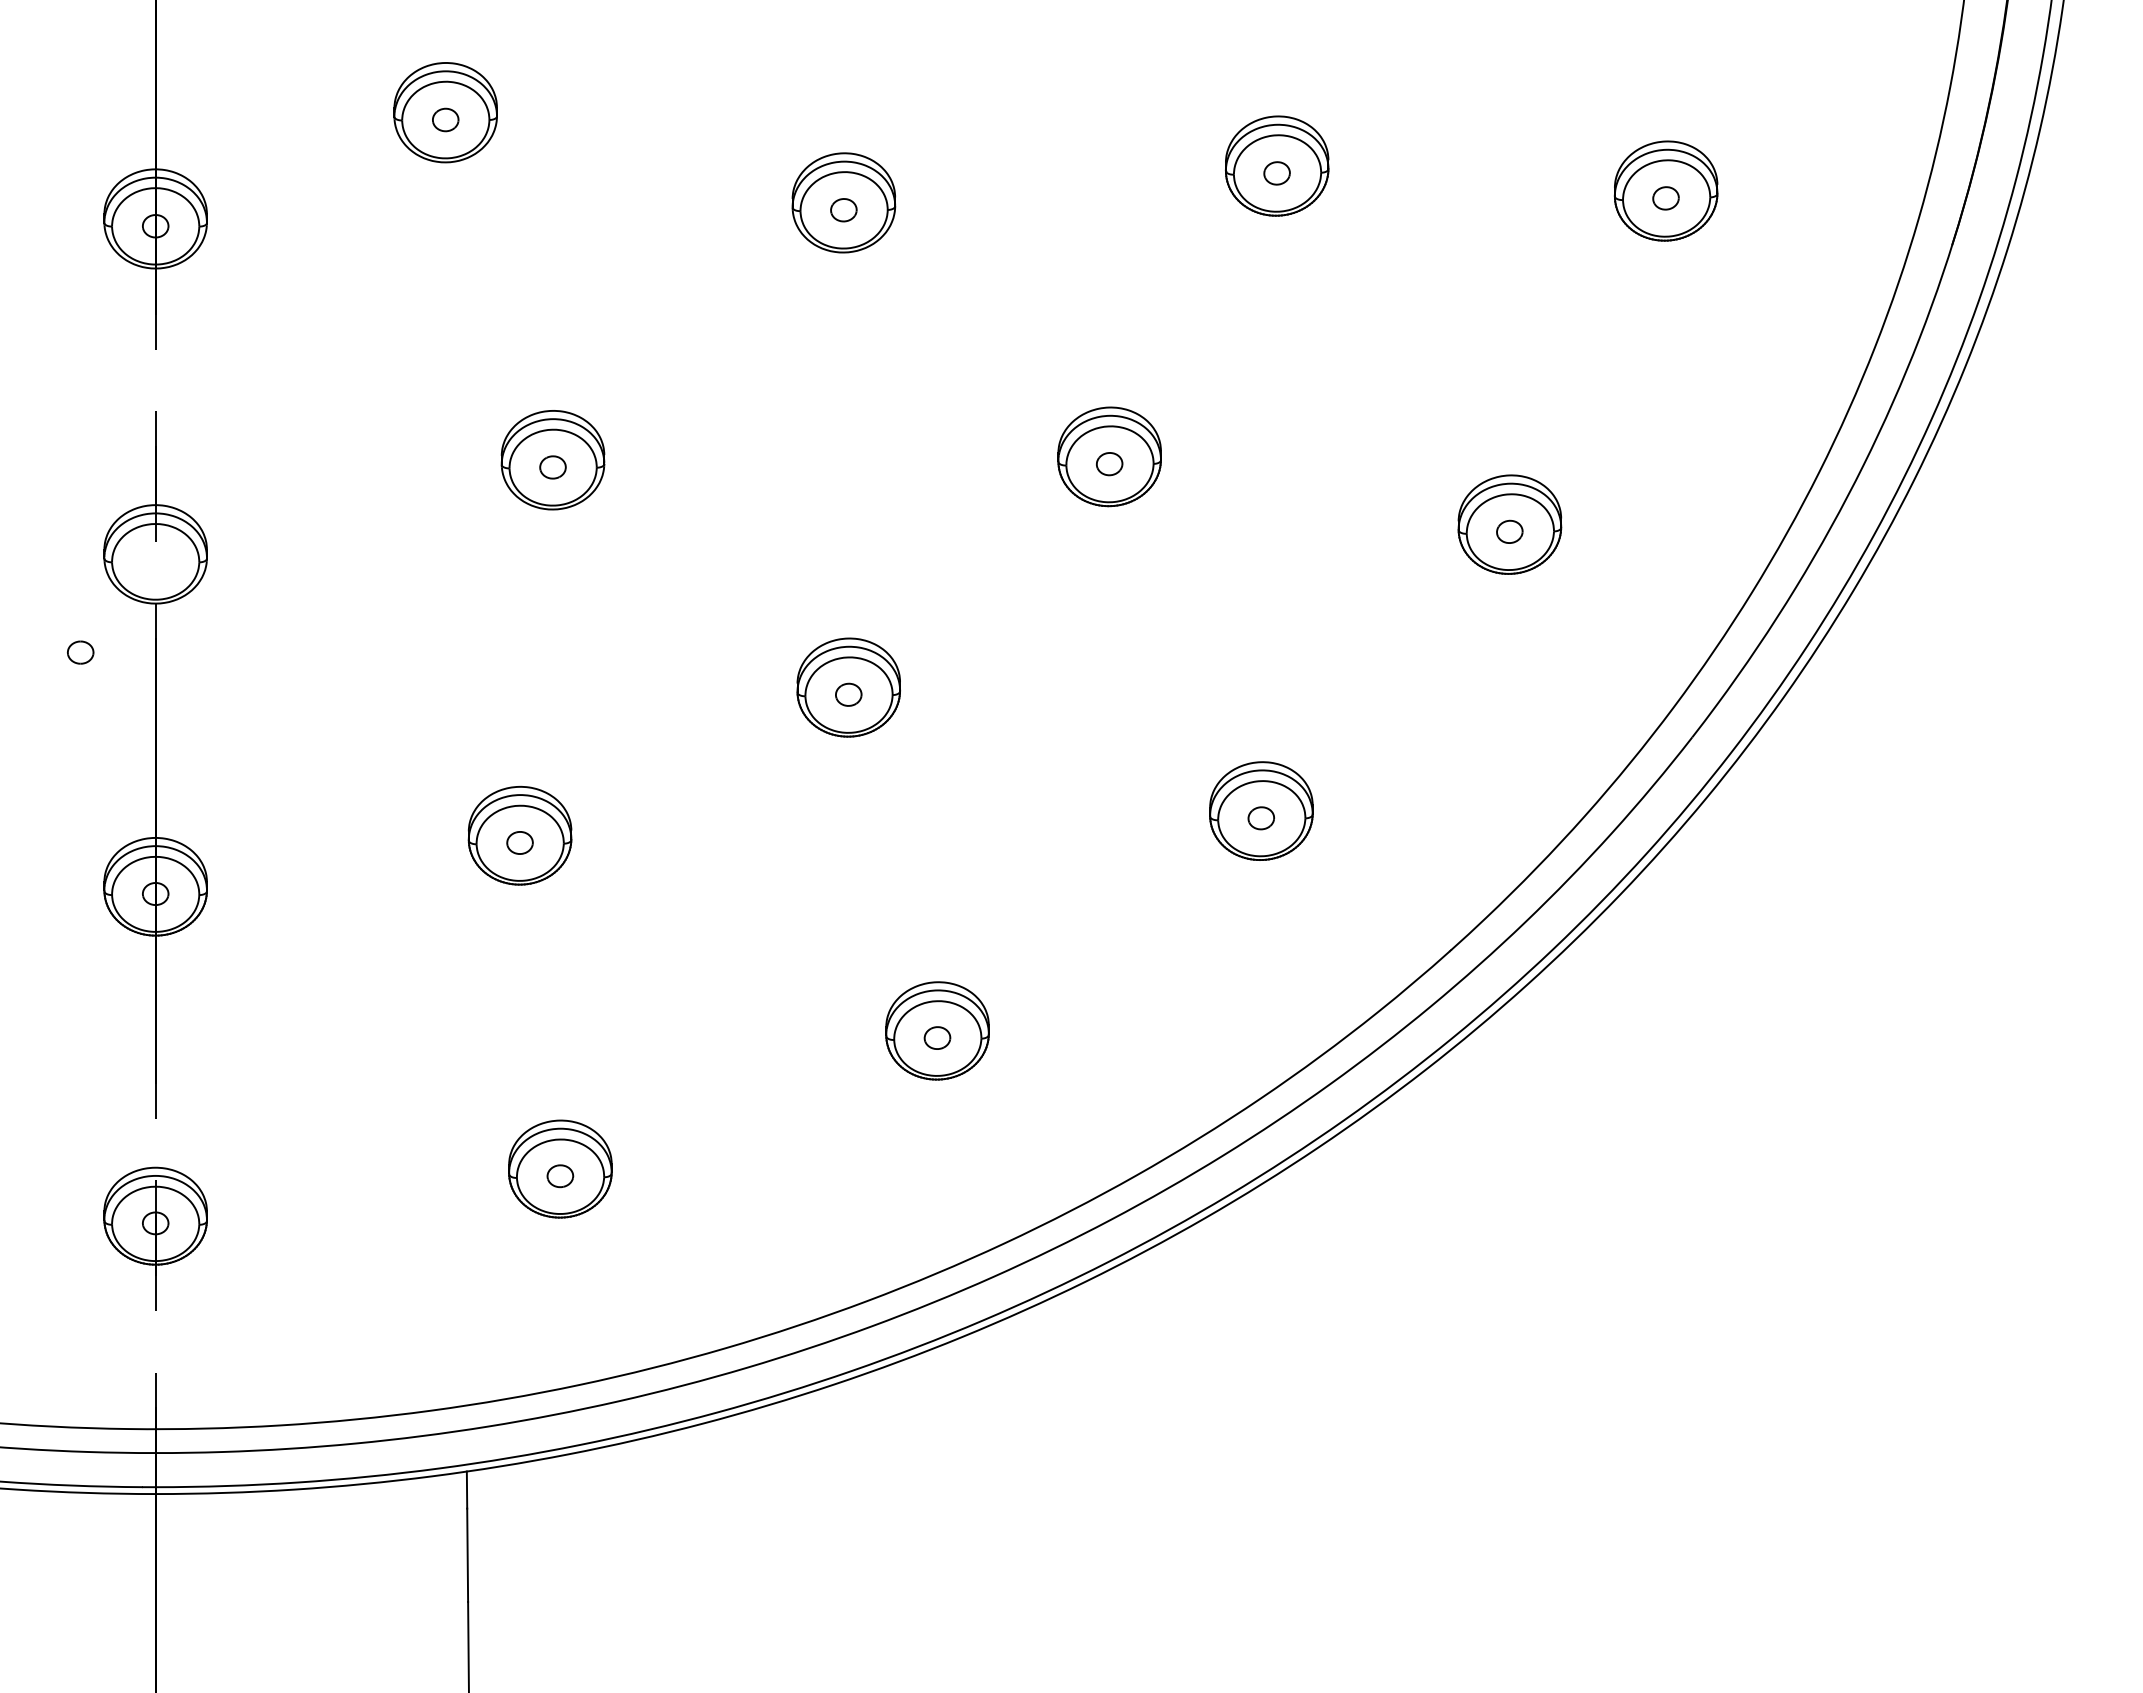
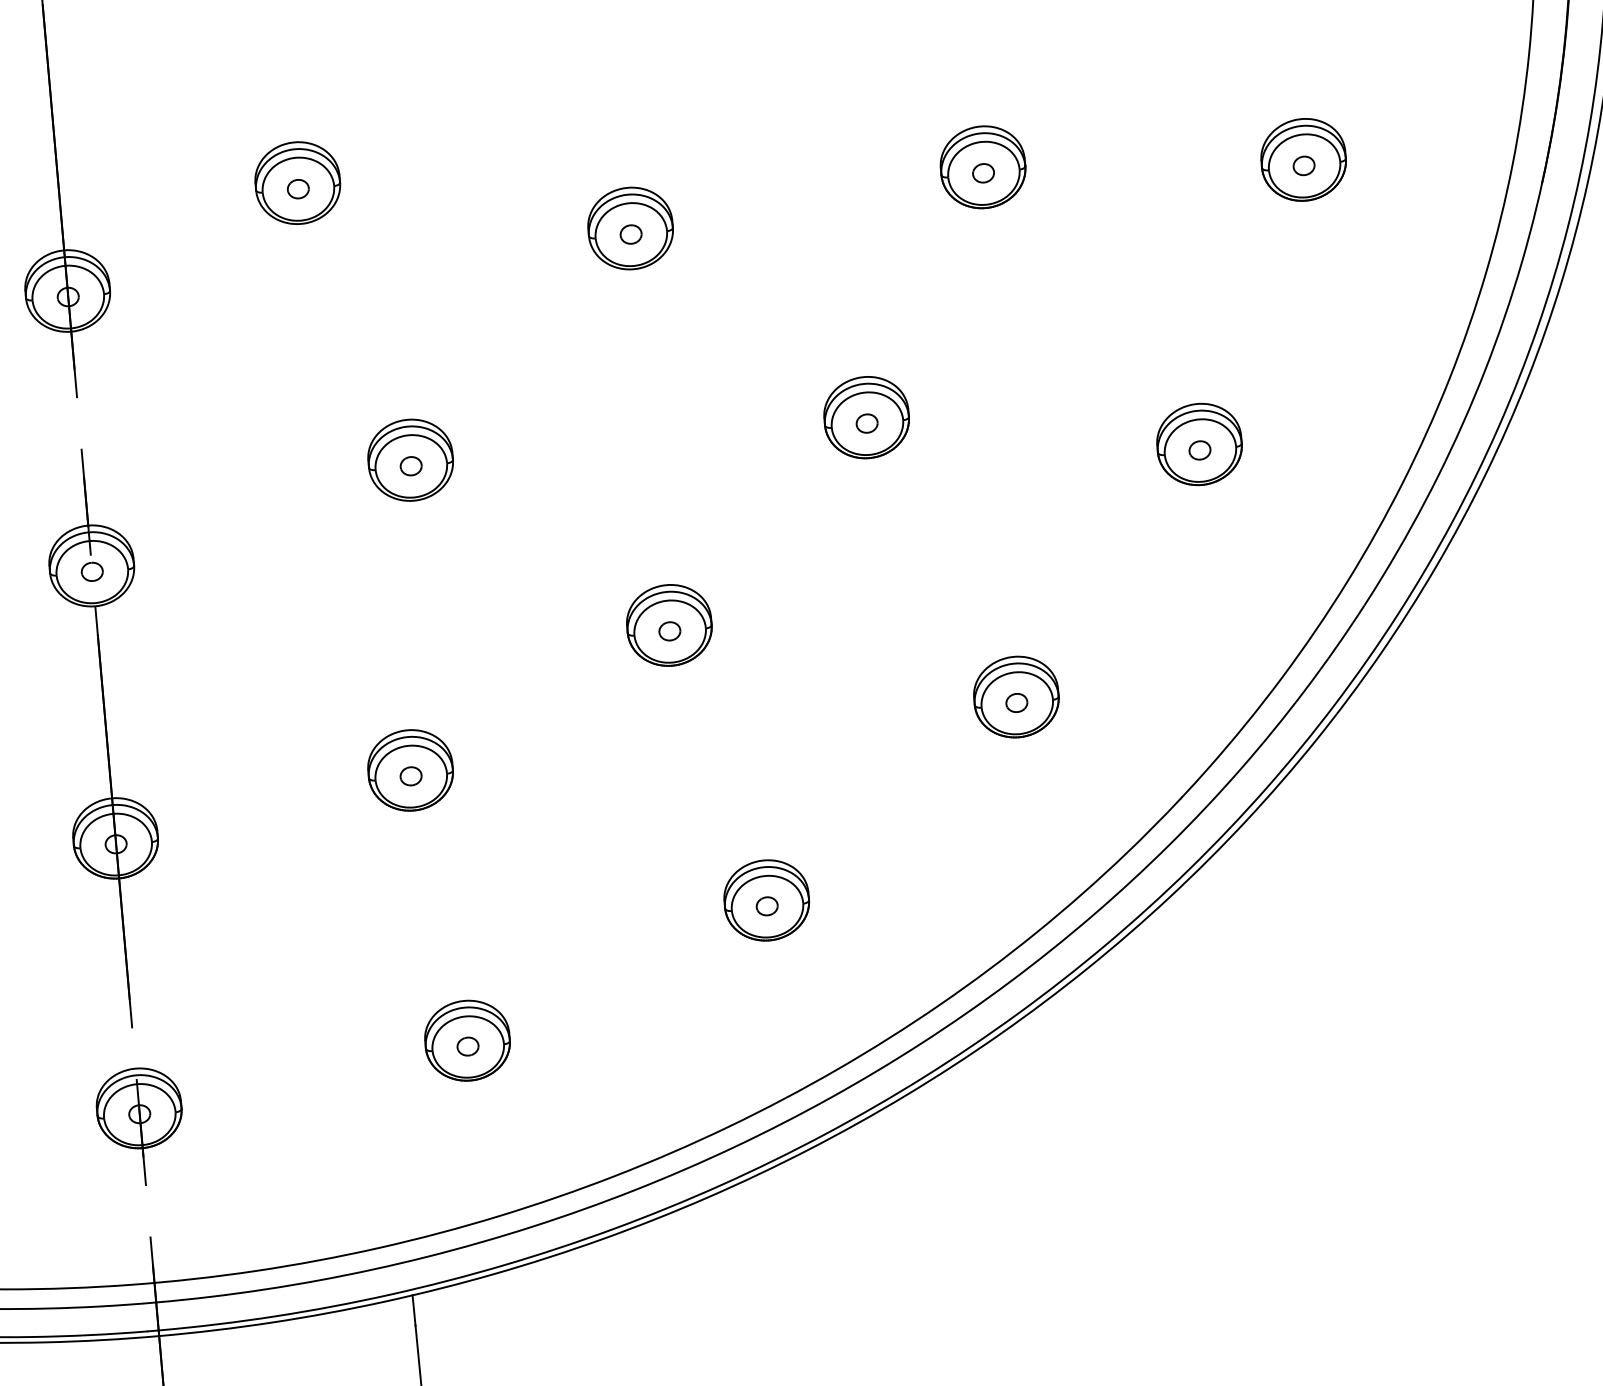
part: (80, 652) -> (92, 571), moved

